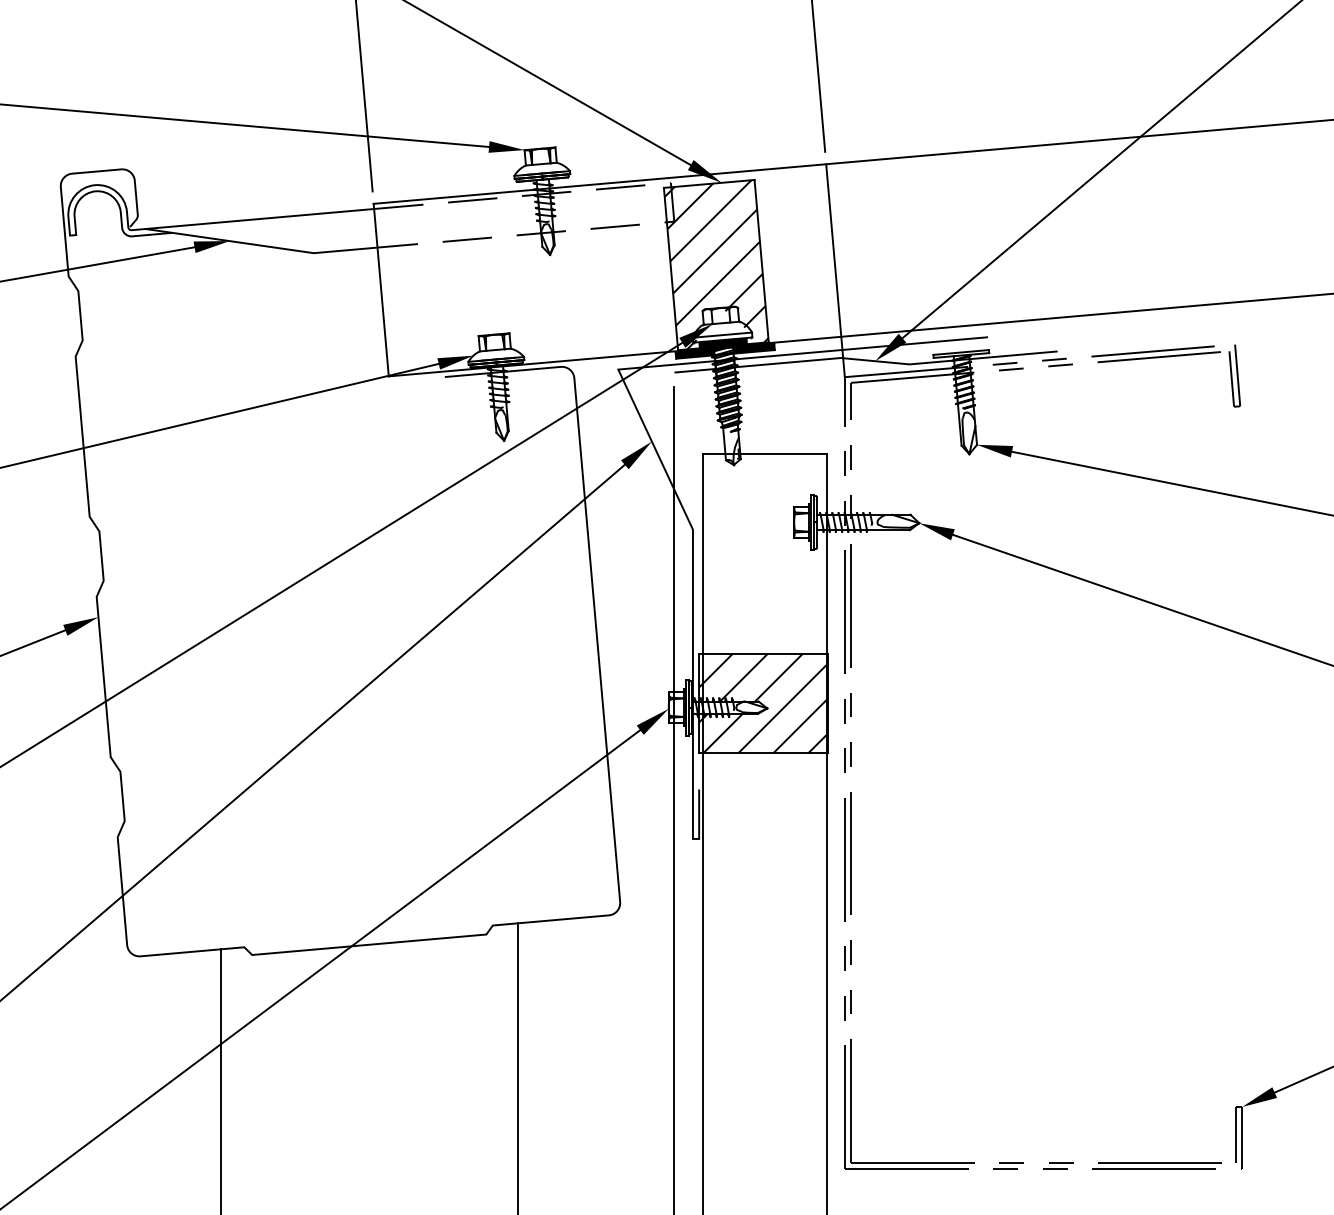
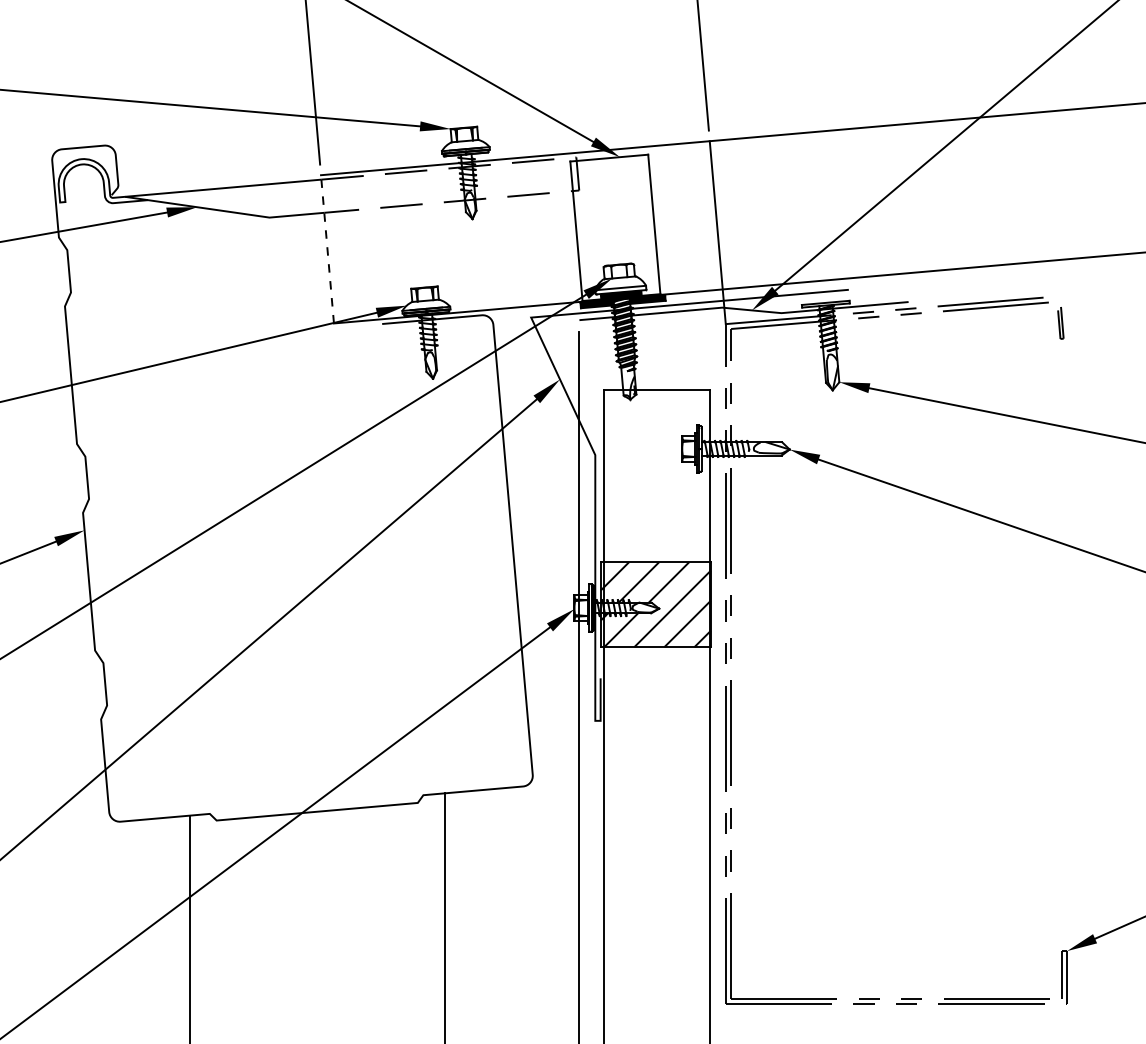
hatch: (716, 264) -> (615, 227), removed
line: (381, 290) -> (327, 249), solid -> dashed
part: (1234, 375) -> (1060, 322), size x0.6

